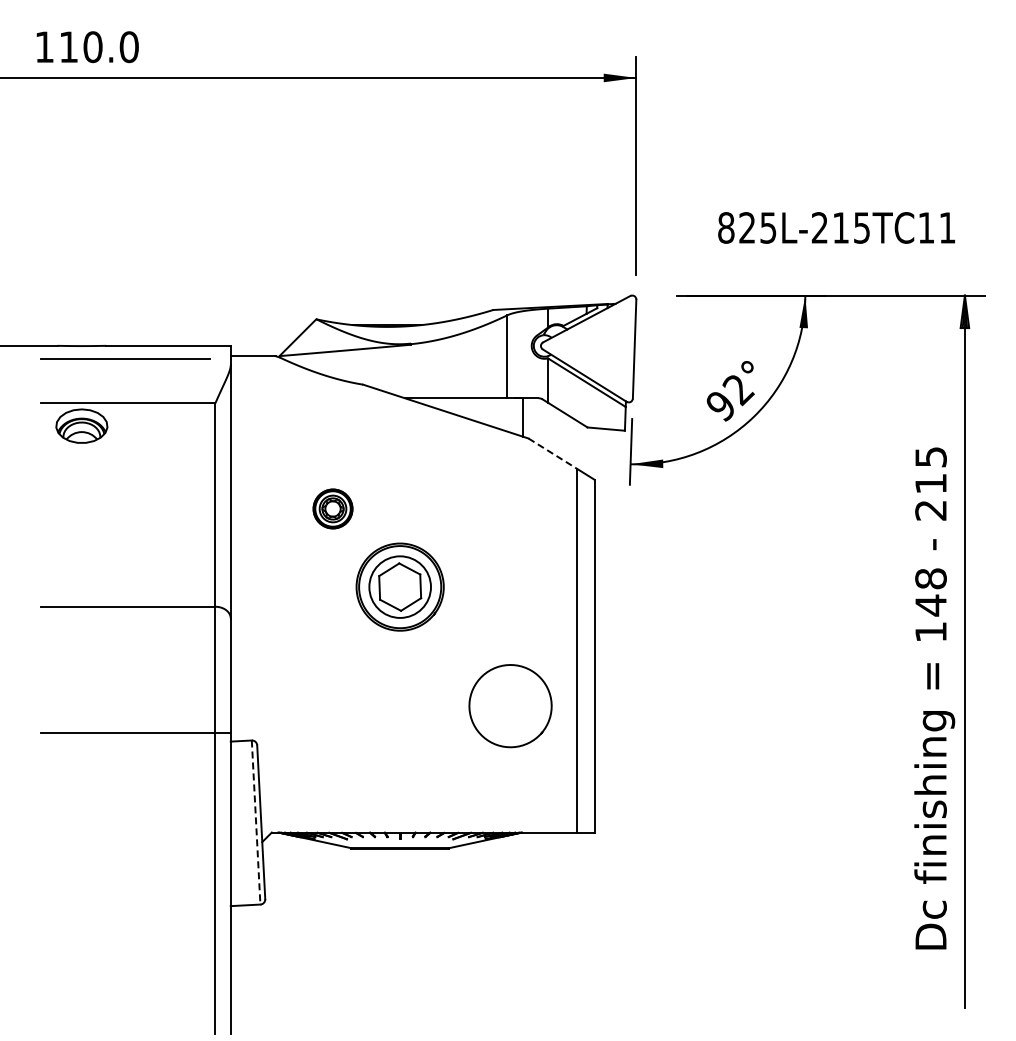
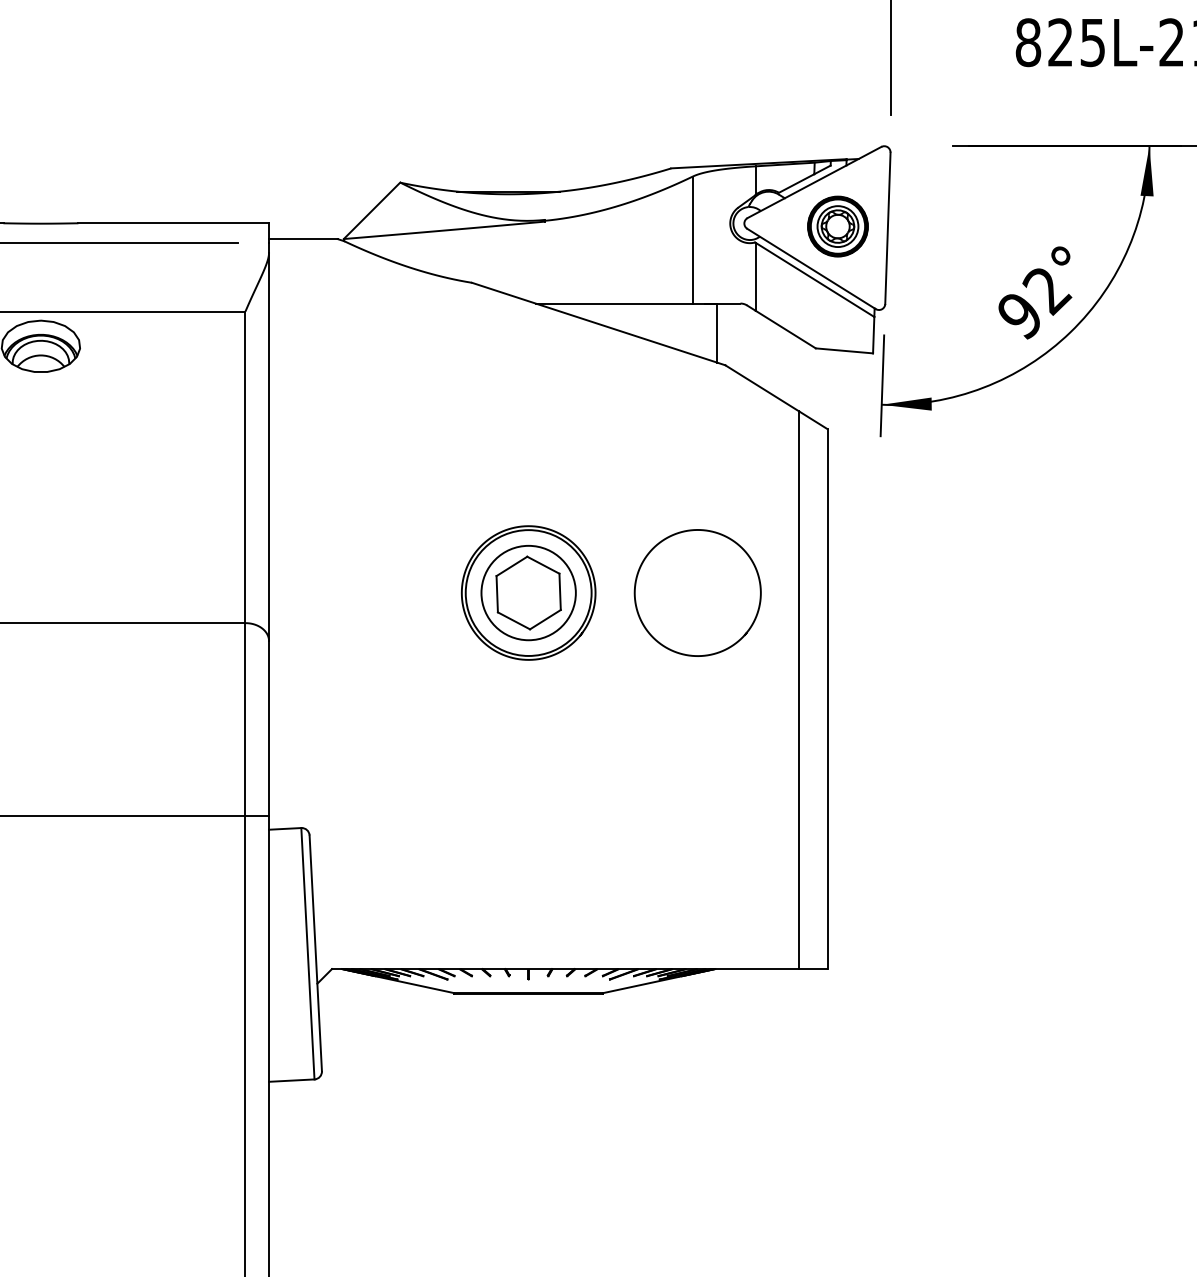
line: (553, 453) -> (763, 388), dashed -> solid
part: (332, 508) -> (837, 225), moved
curve: (504, 745) -> (688, 653), moved
line: (256, 823) -> (308, 955), dashed -> solid

